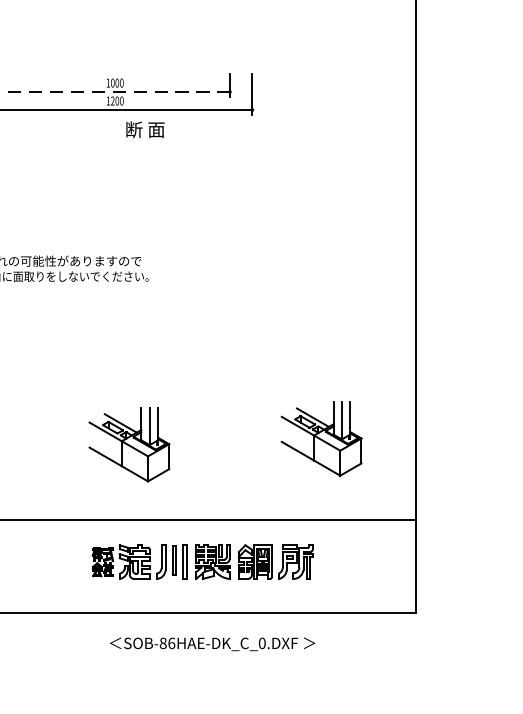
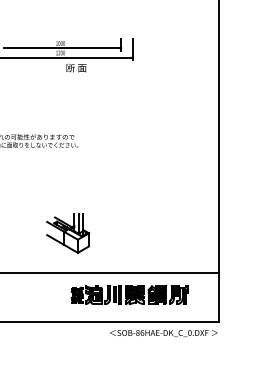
line: (118, 92) -> (62, 48), dashed -> solid
part: (322, 438) -> (169, 230), removed
part: (202, 562) -> (129, 295), moved
text: (212, 644) -> (163, 333), moved

